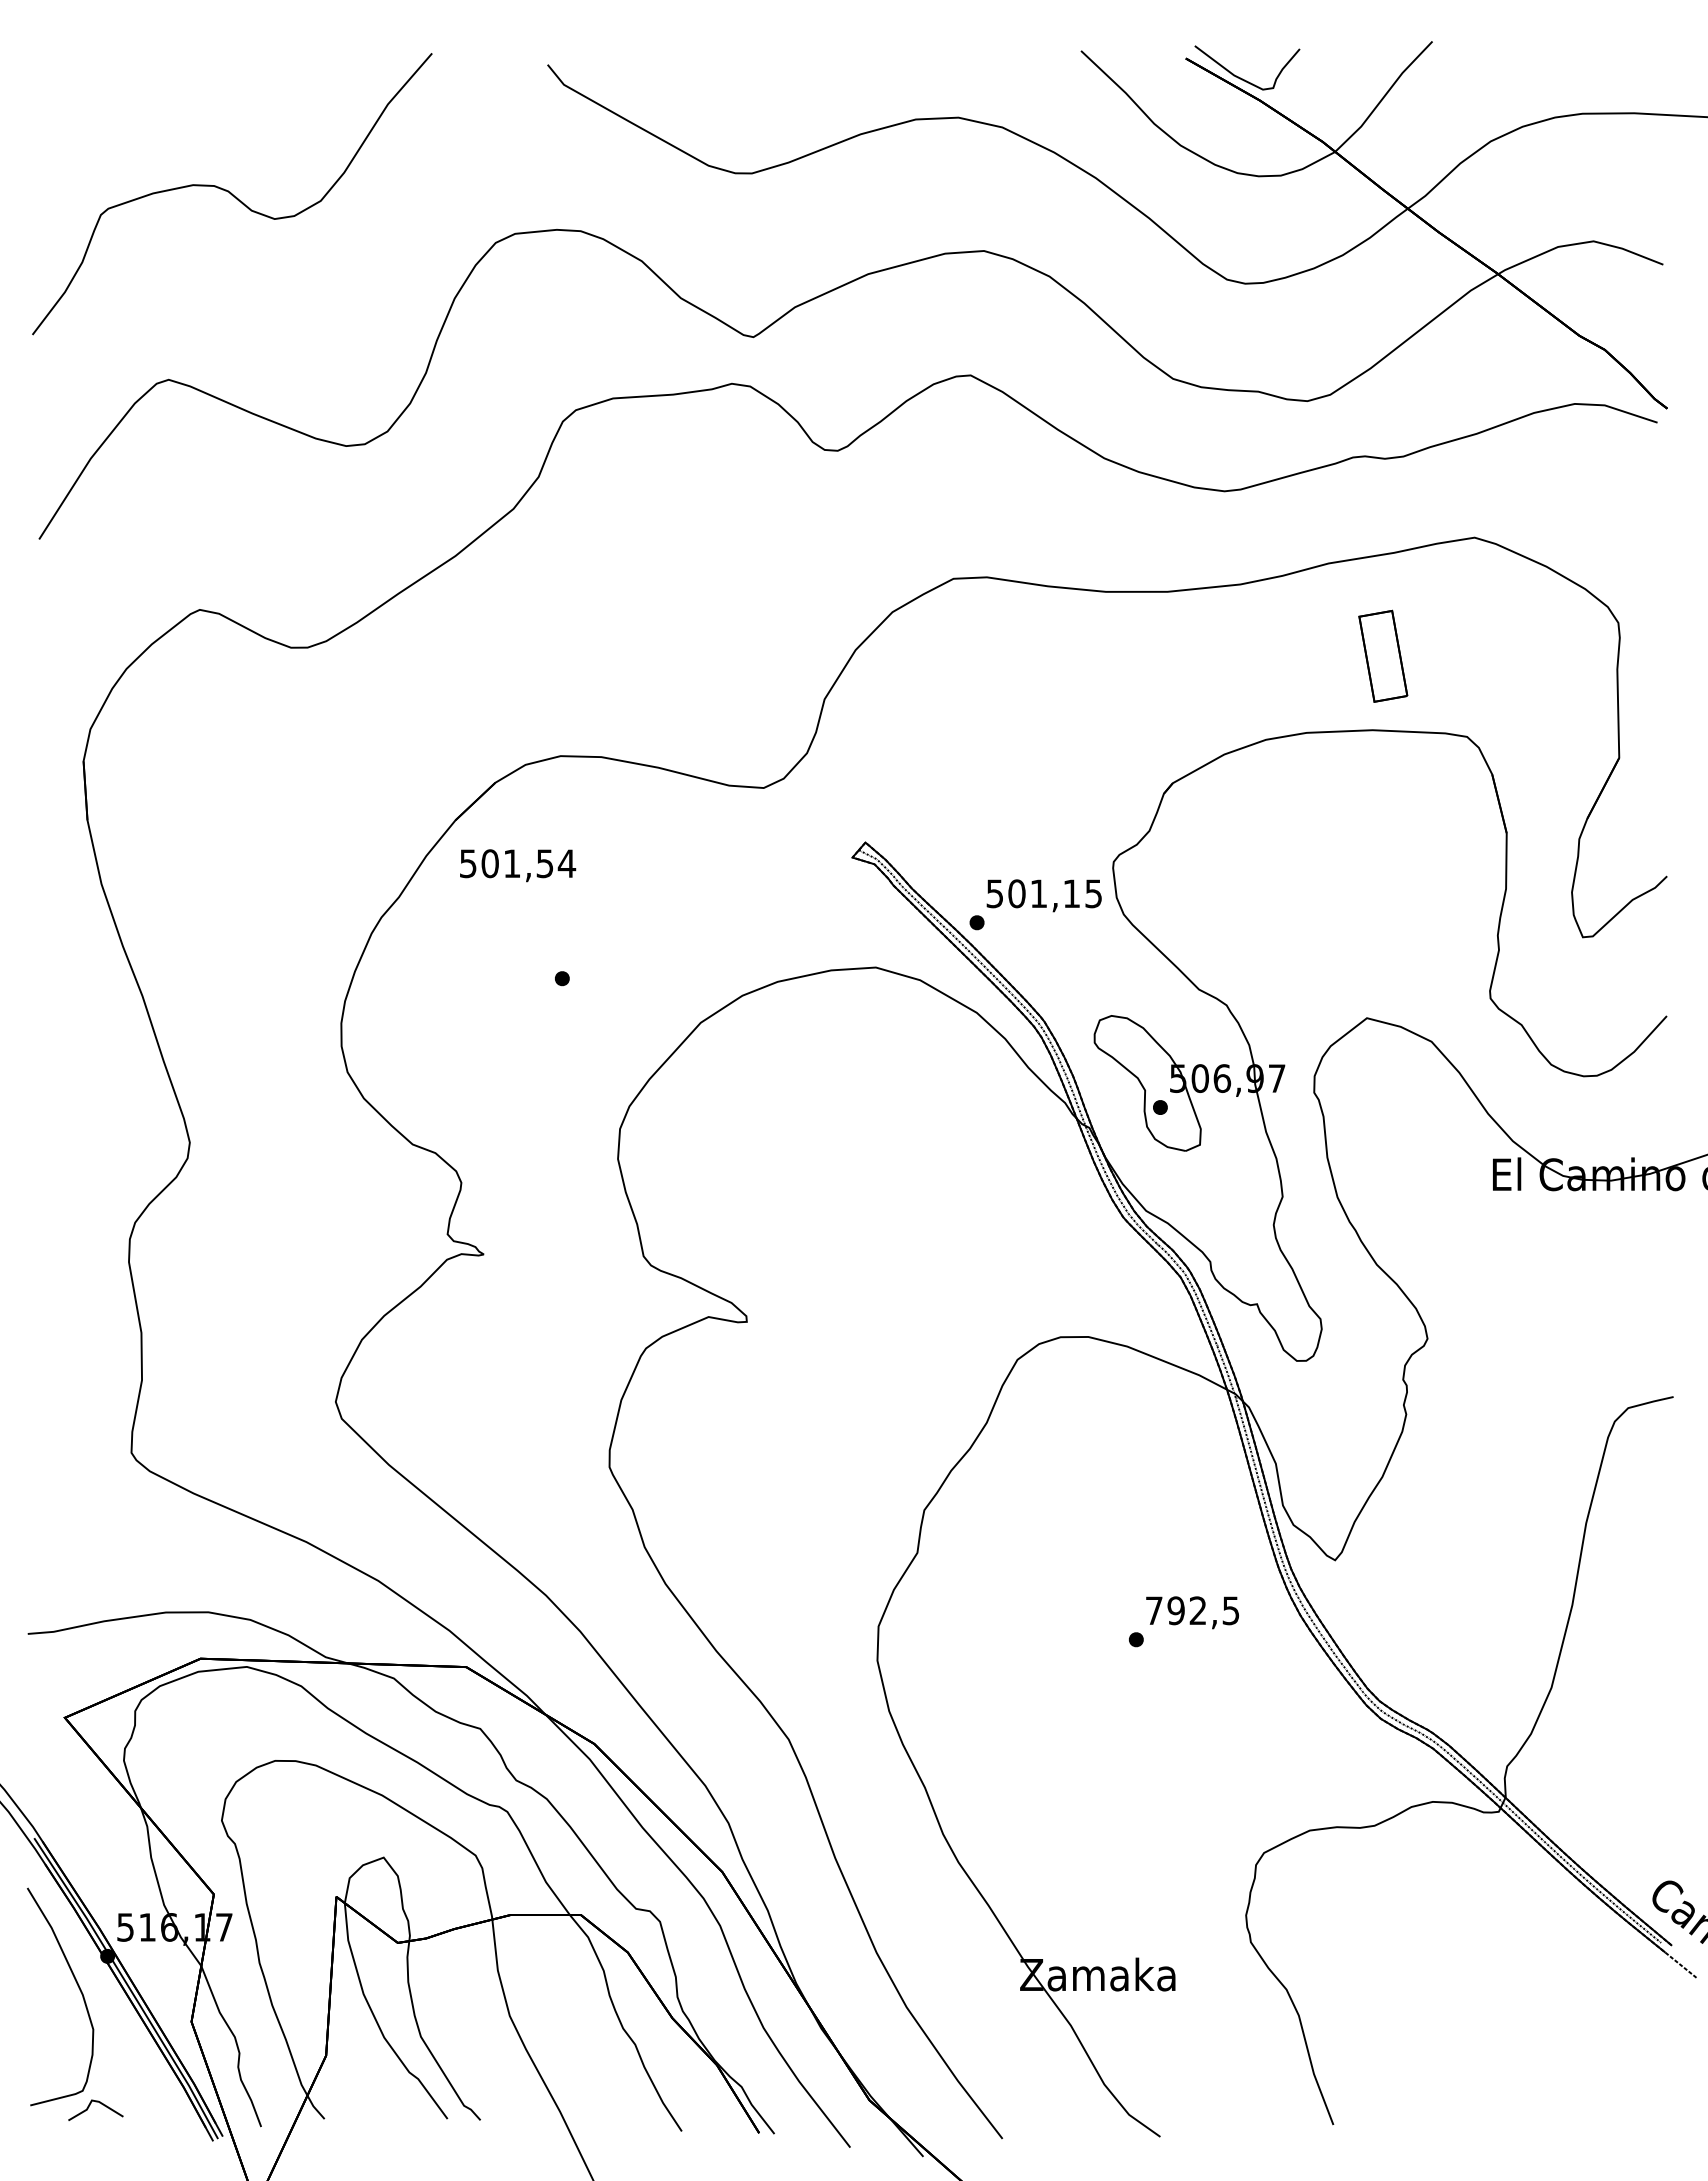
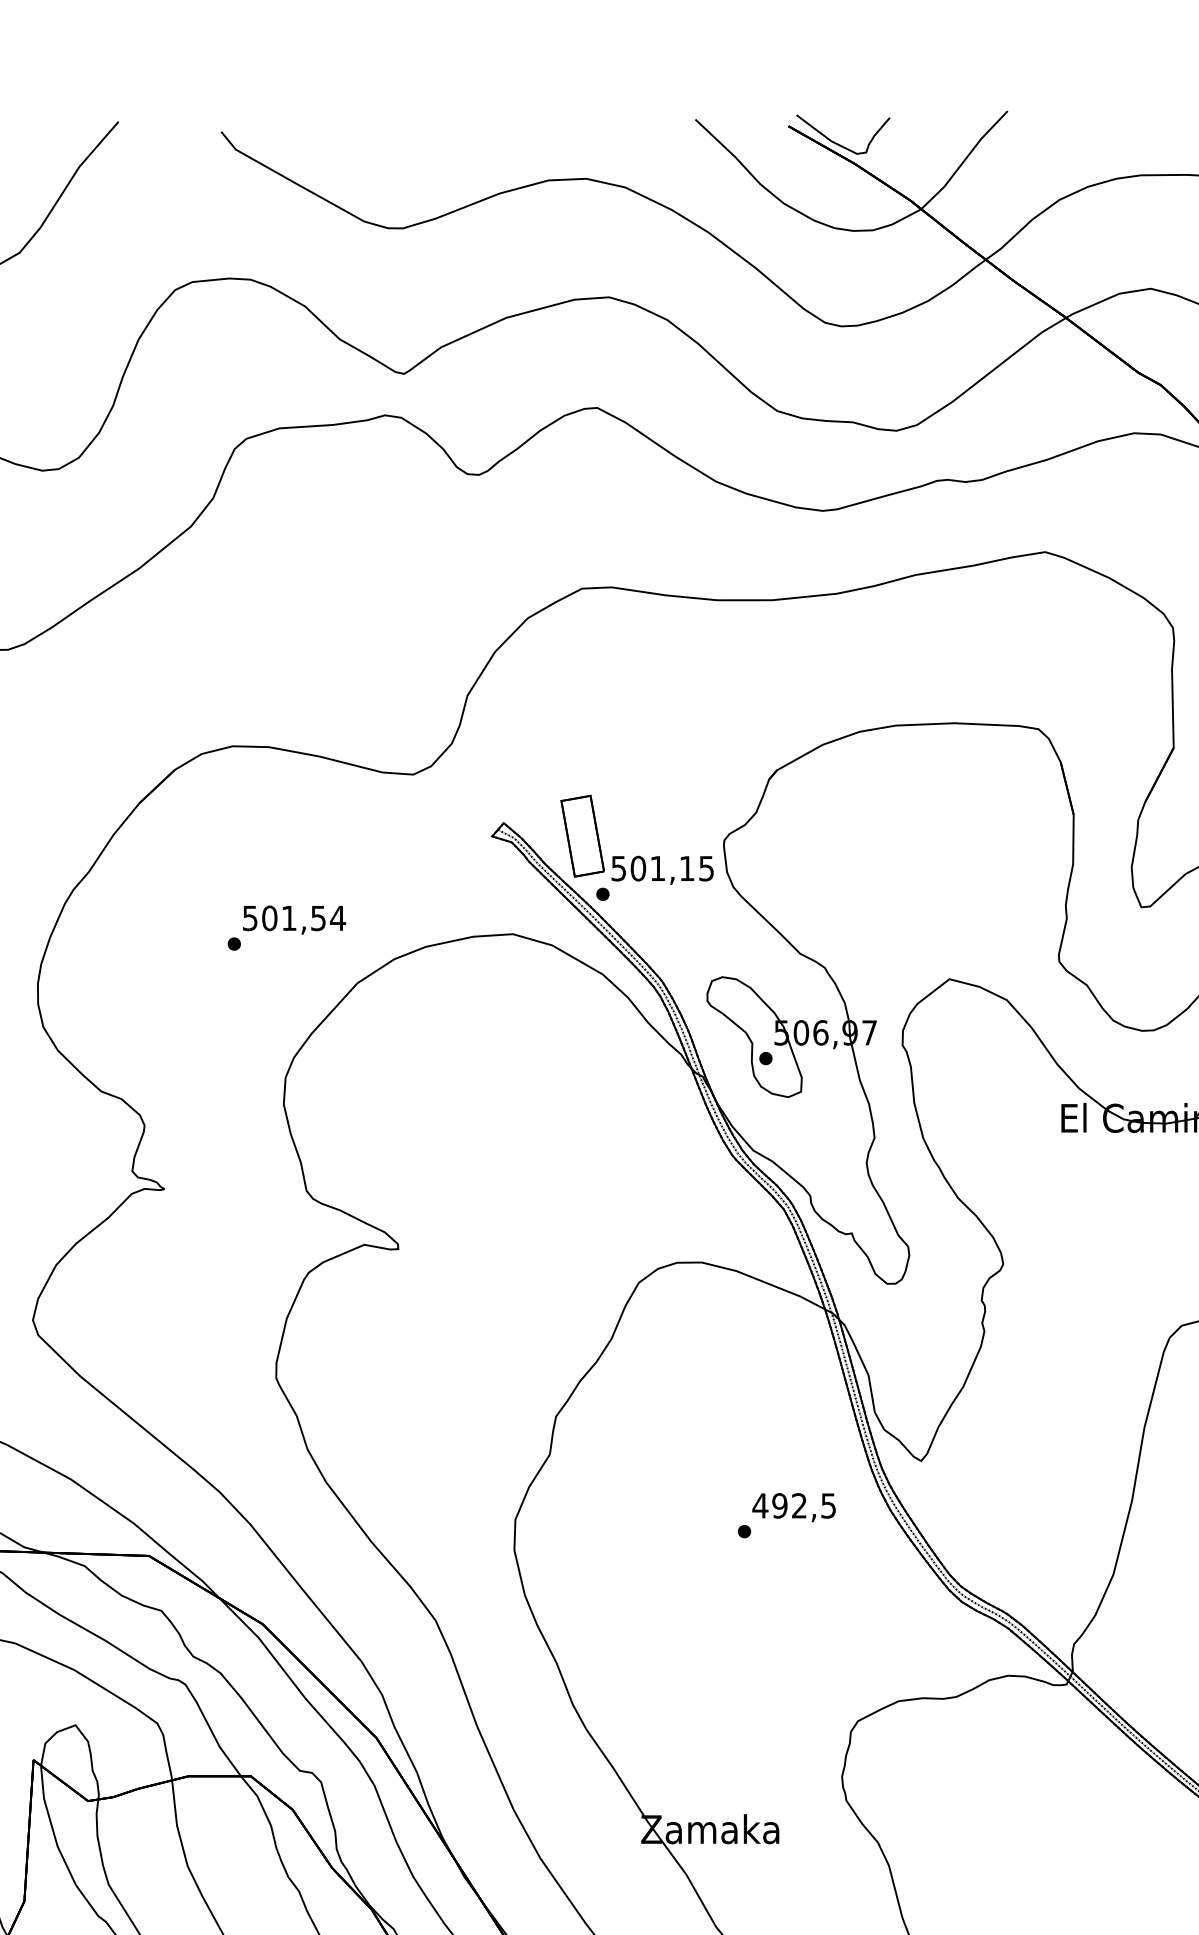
part: (1383, 655) -> (582, 835), moved
text: (518, 865) -> (294, 919), moved
text: (1154, 1610) -> (760, 1505), 792,5 -> 492,5

